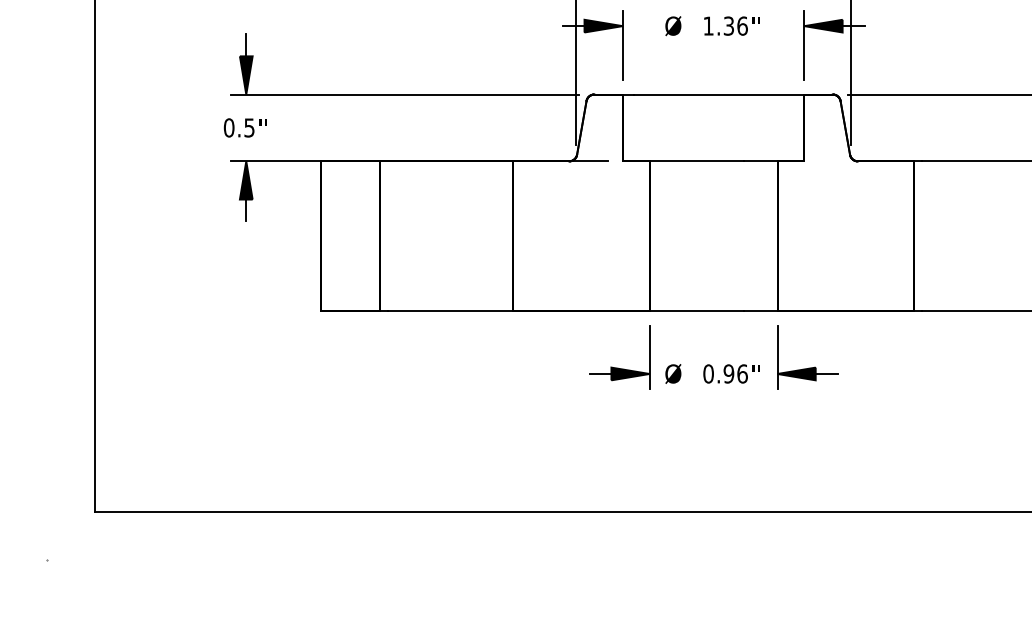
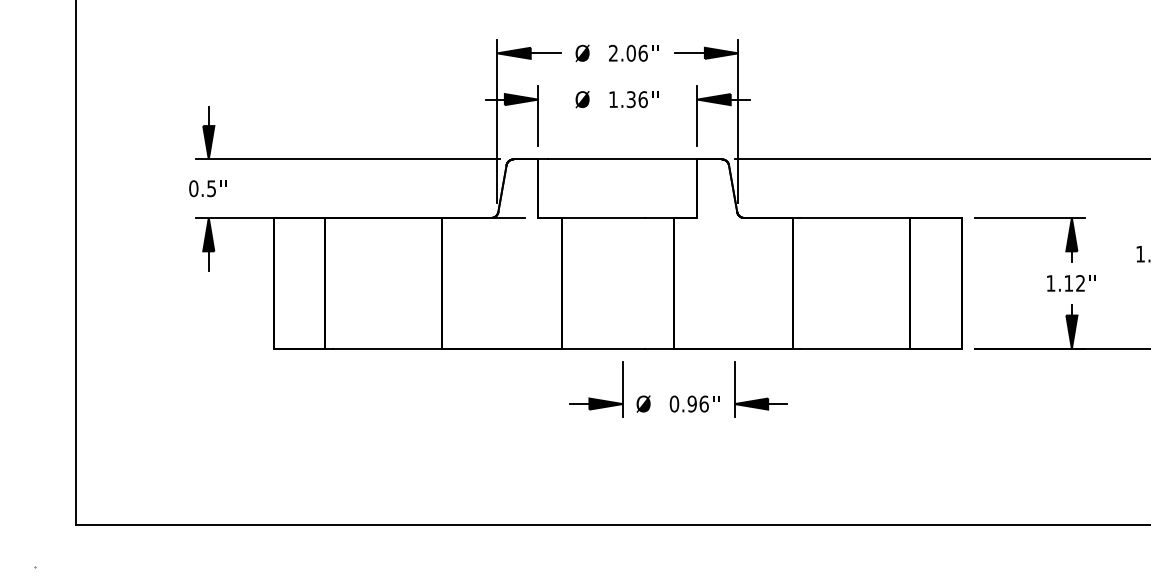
part: (709, 364) -> (675, 395), moved

